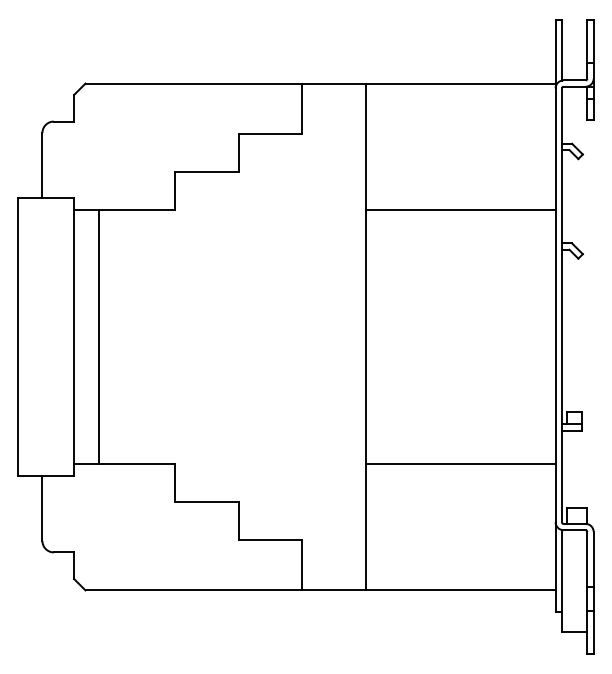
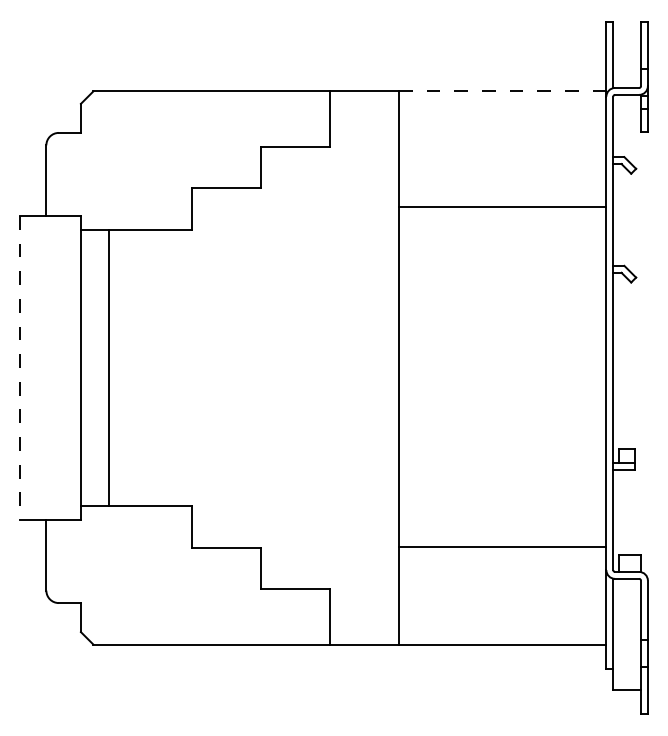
line: (461, 83) -> (503, 91), solid -> dashed
line: (460, 210) -> (502, 207), moved
line: (18, 337) -> (20, 368), solid -> dashed
line: (460, 463) -> (502, 546), moved

